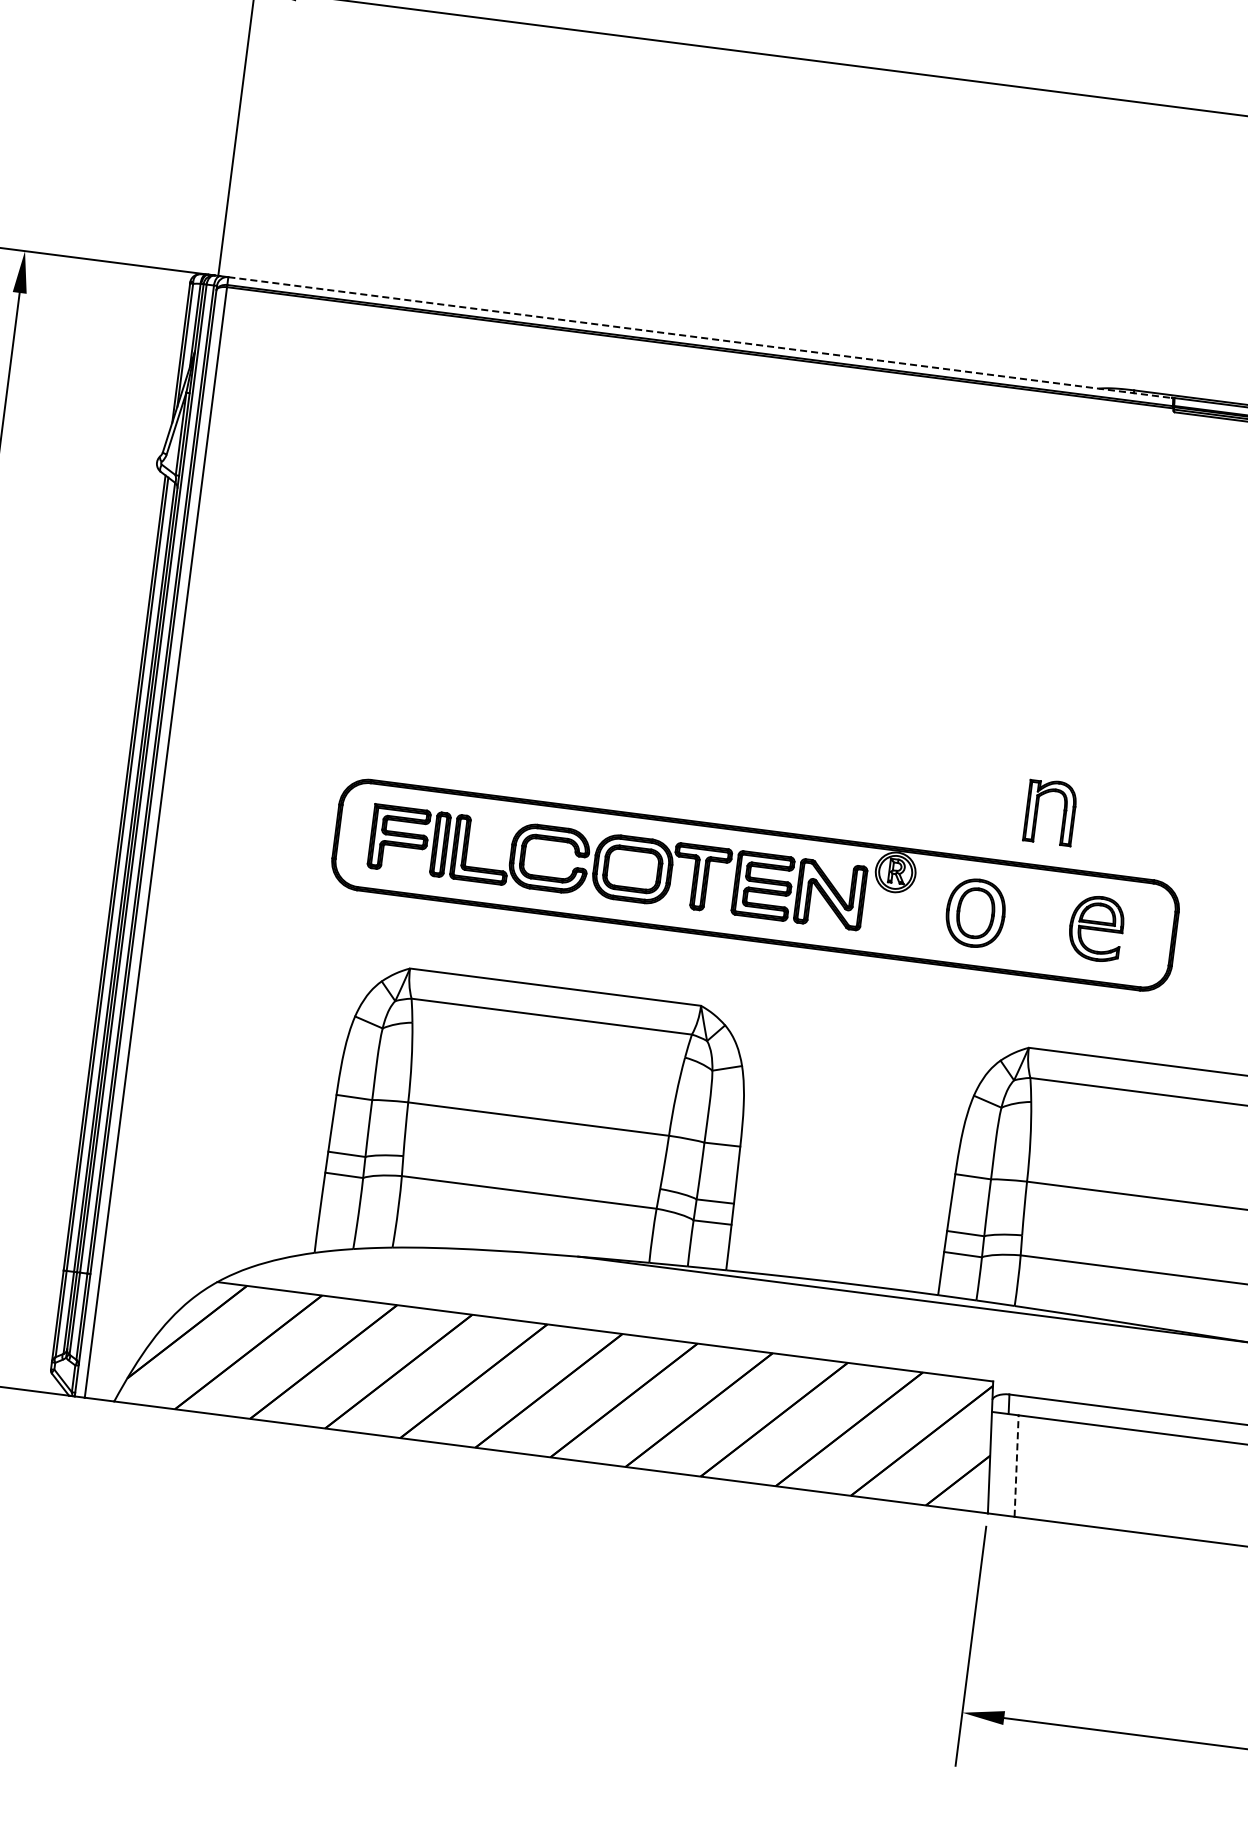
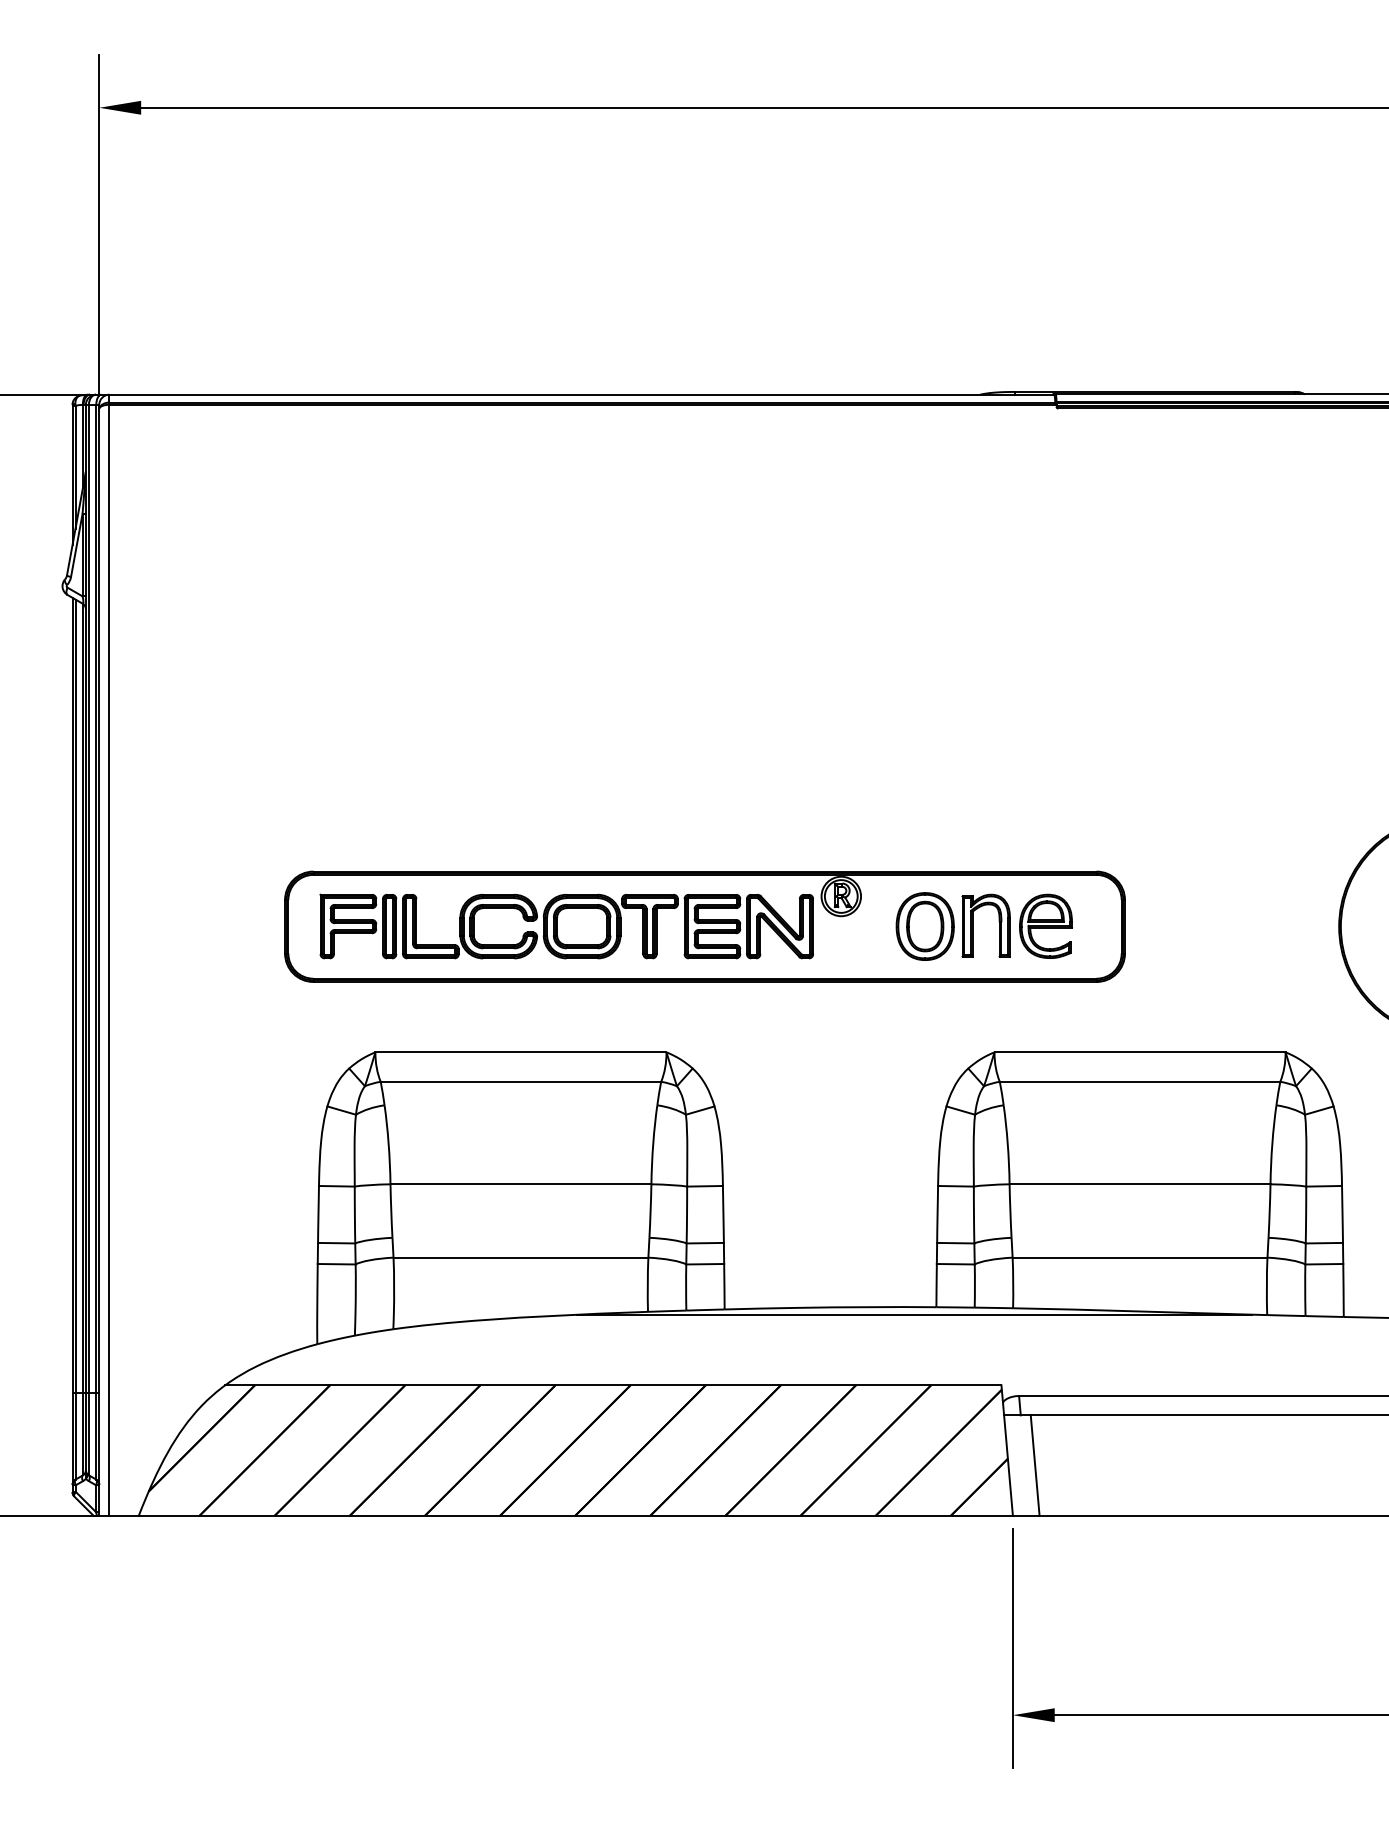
line: (700, 337) -> (581, 394), dashed -> solid
part: (1037, 810) -> (973, 925), moved
line: (1016, 1466) -> (1035, 1465), dashed -> solid

